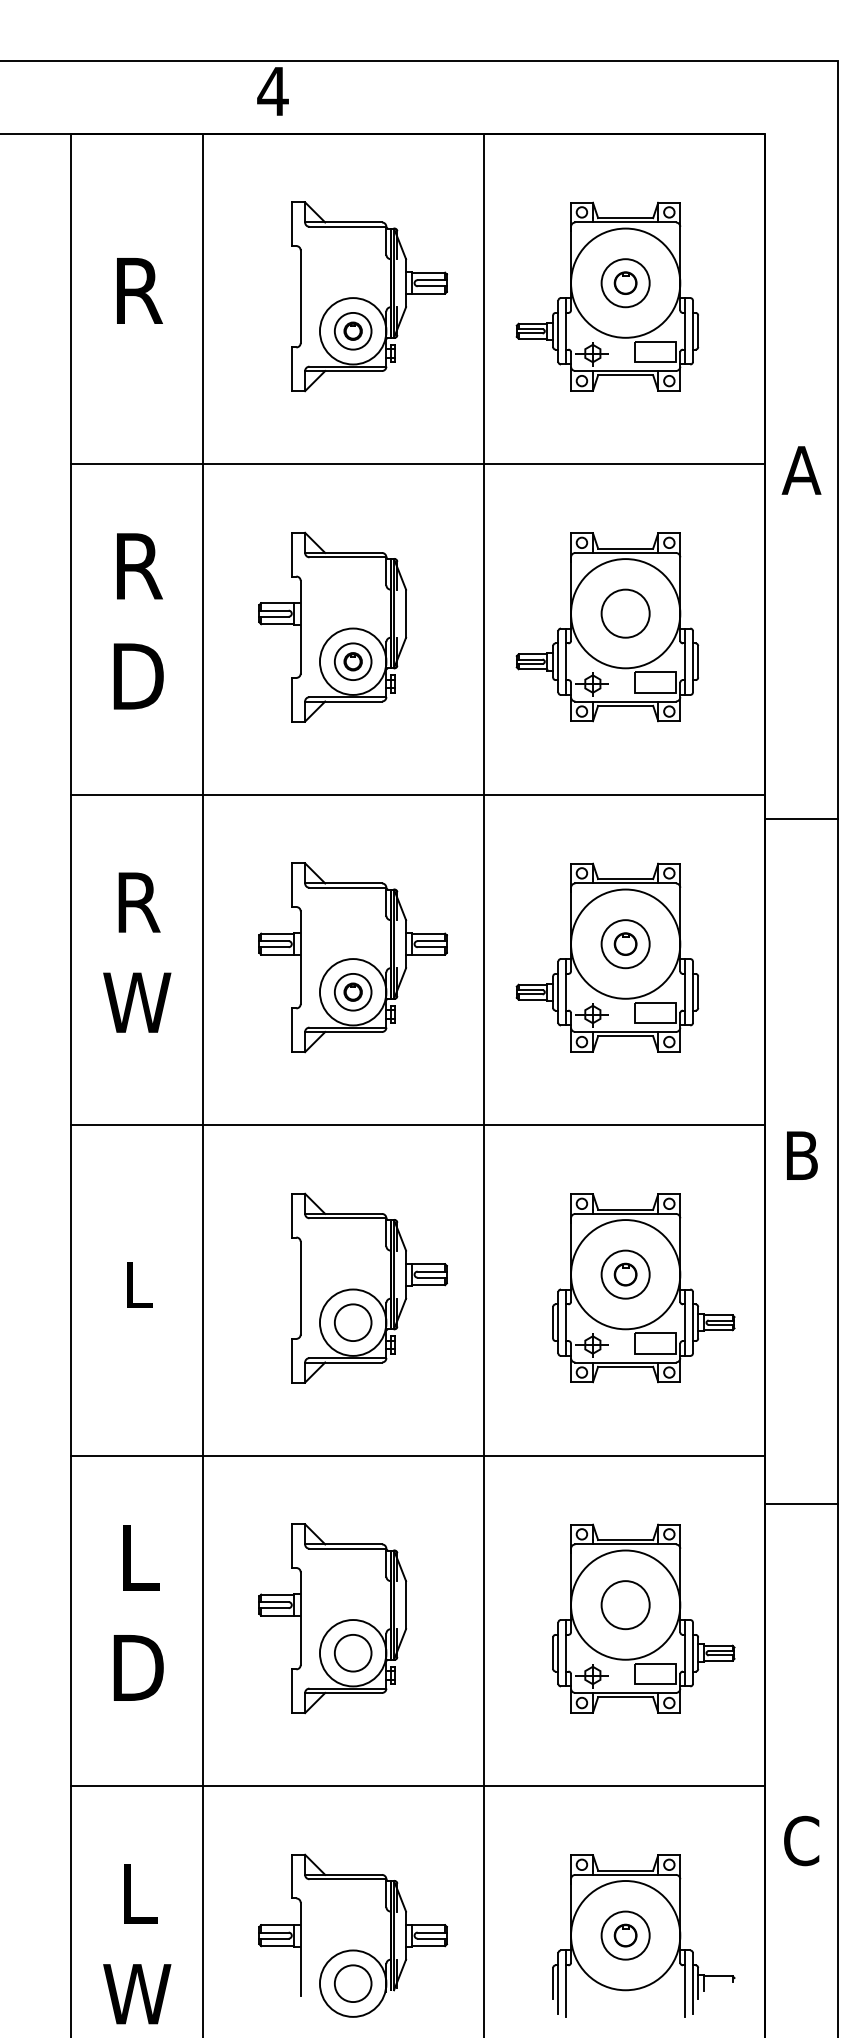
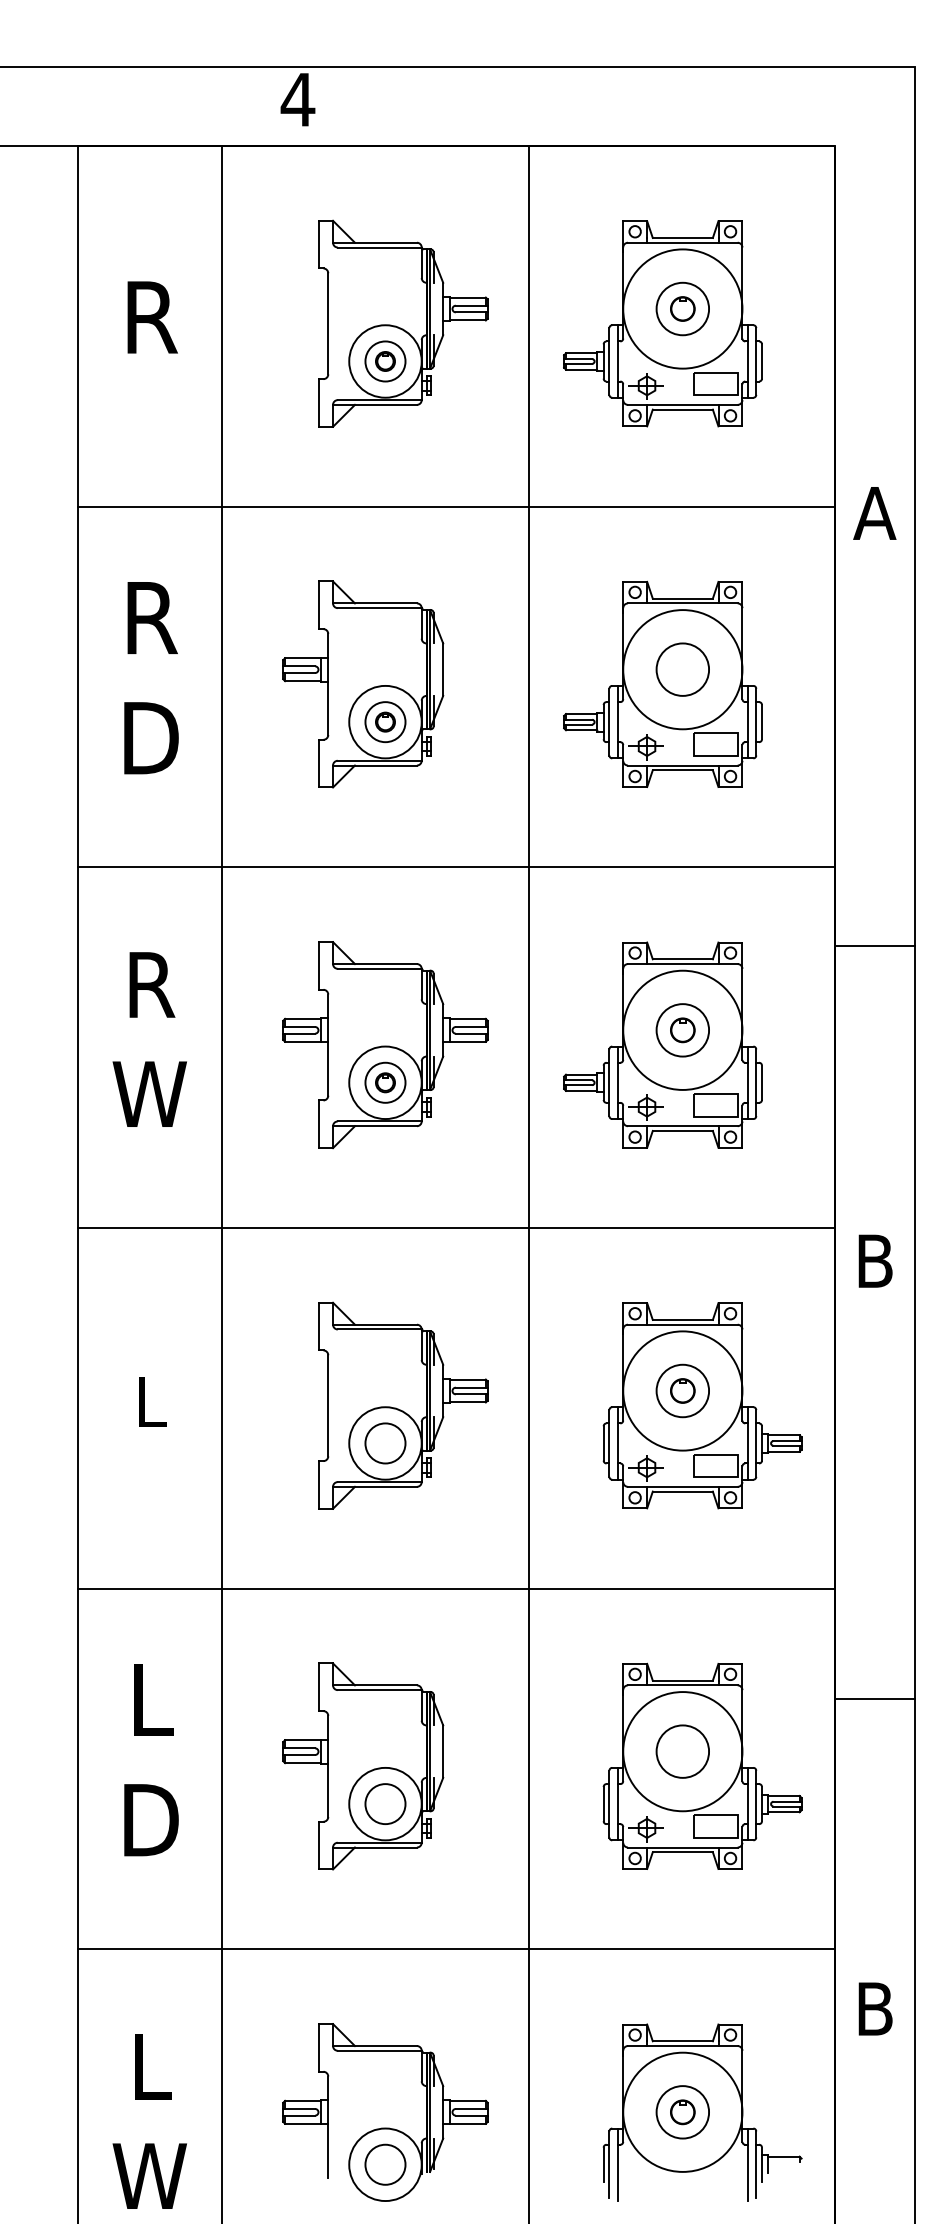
line: (801, 819) -> (874, 946), moved
line: (801, 1504) -> (874, 1698), moved
text: (801, 1840) -> (874, 2008), C -> B

